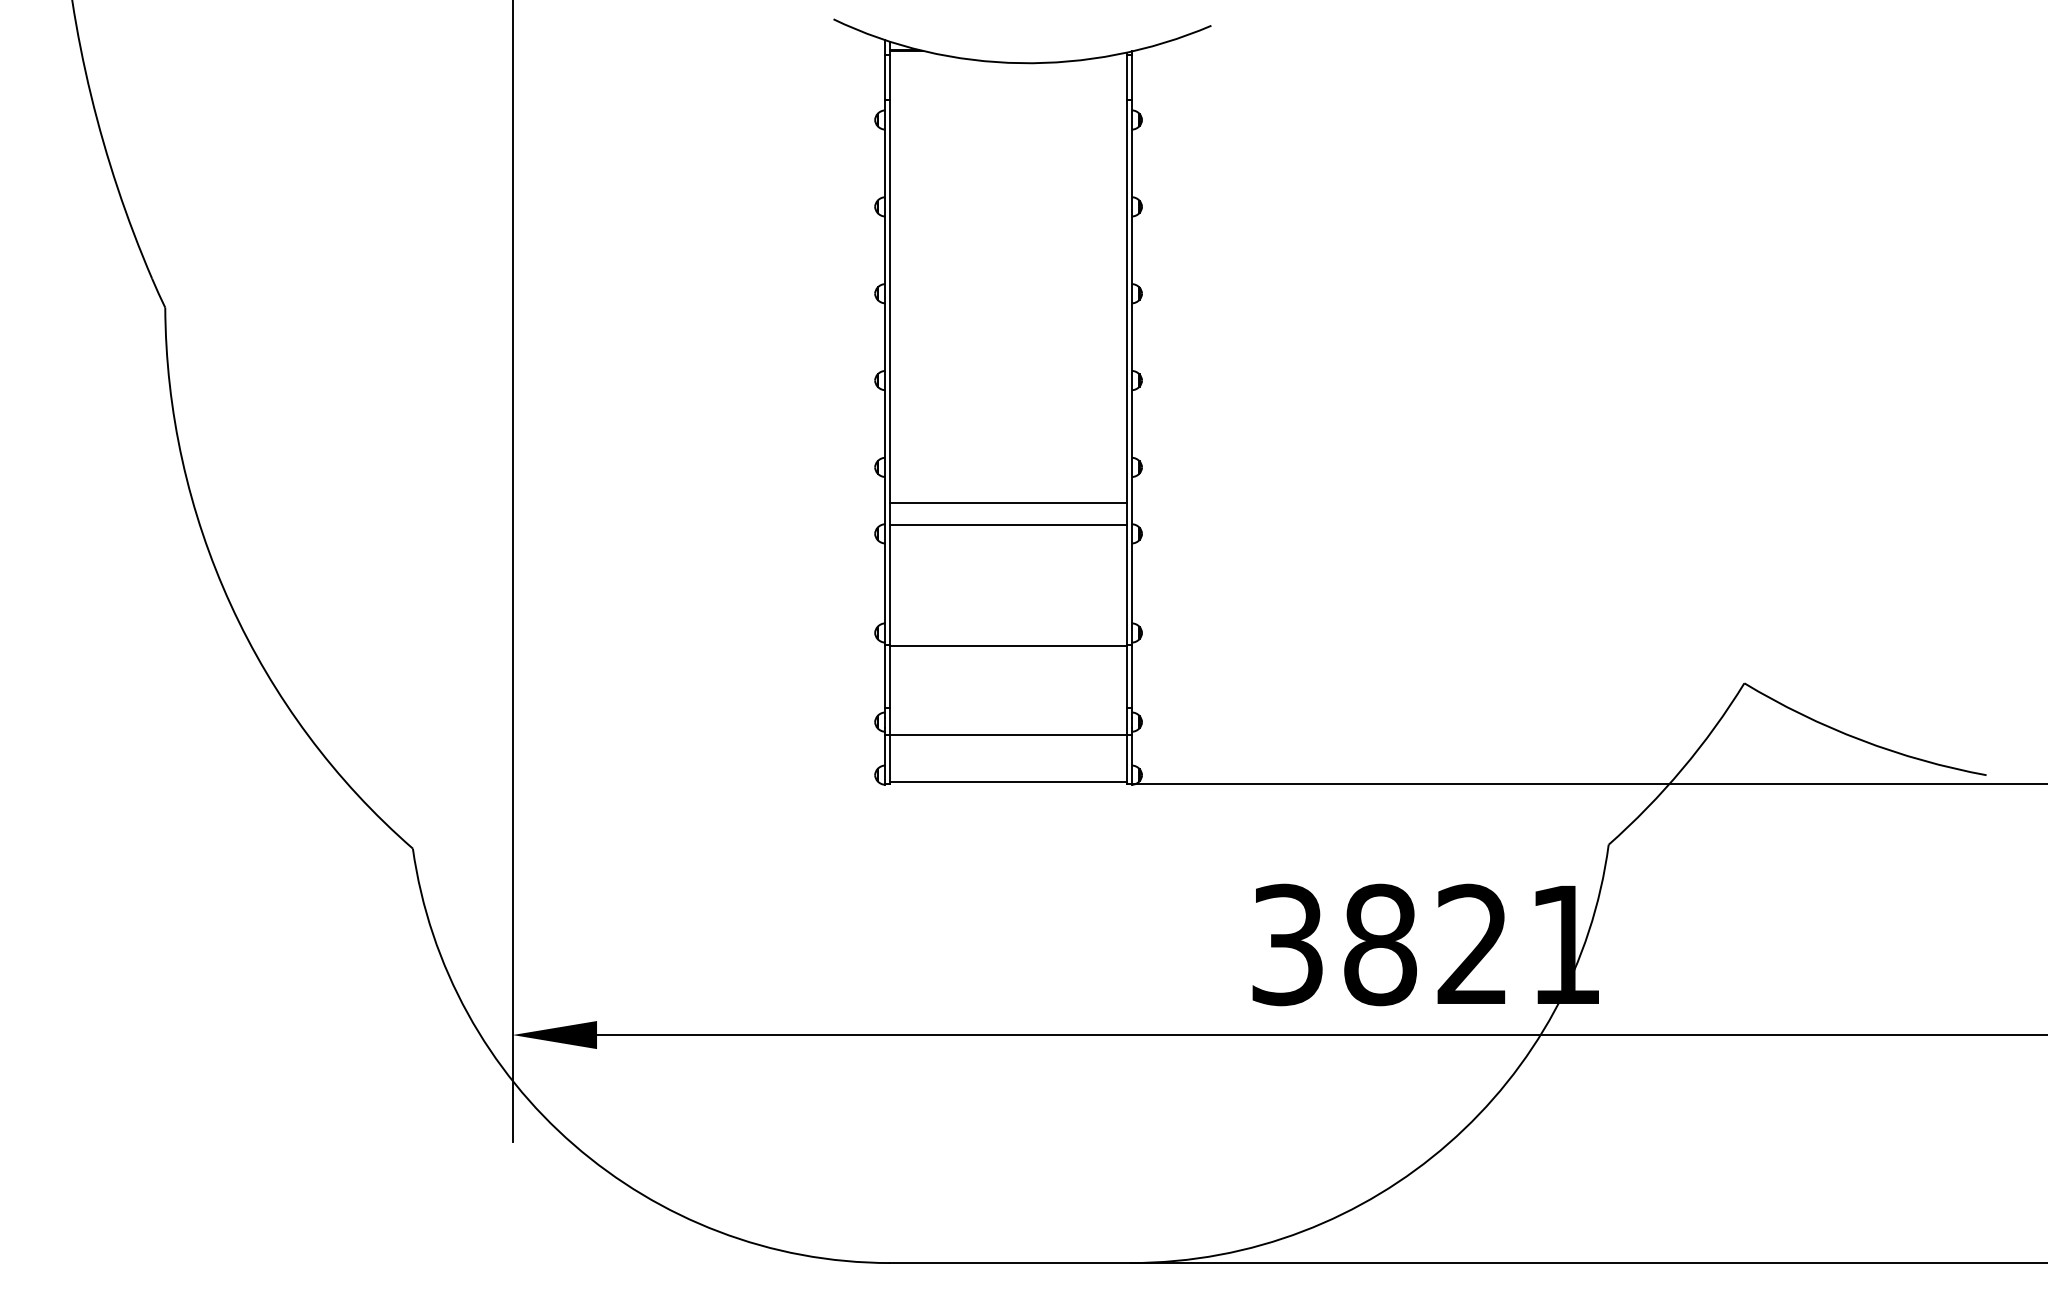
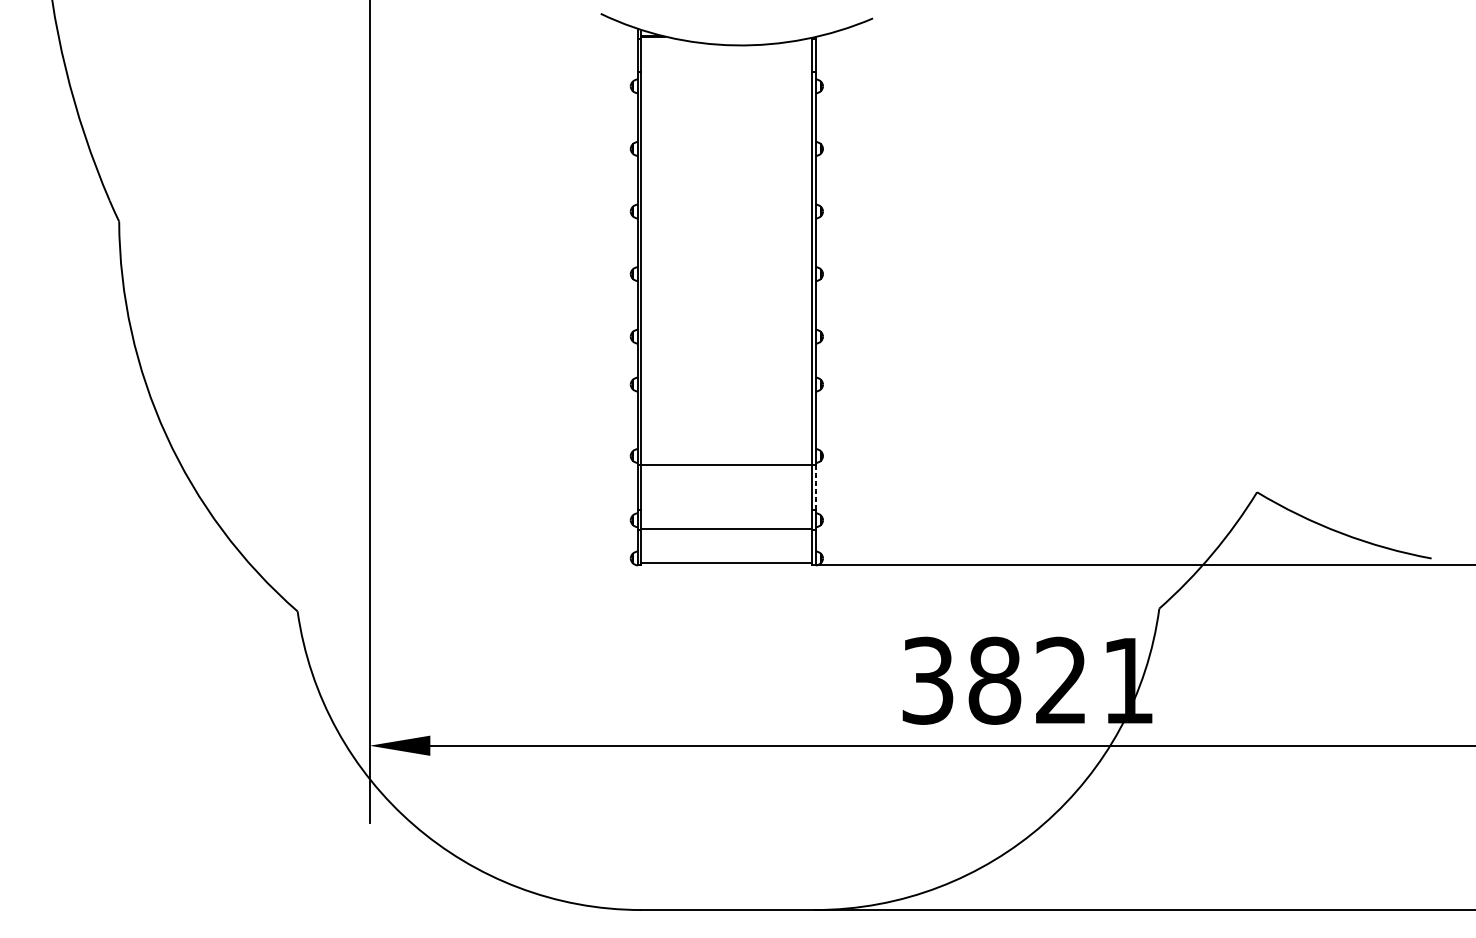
line: (1008, 502) -> (726, 361), removed
line: (1008, 525) -> (726, 378), removed
line: (1131, 676) -> (815, 487), solid -> dashed

